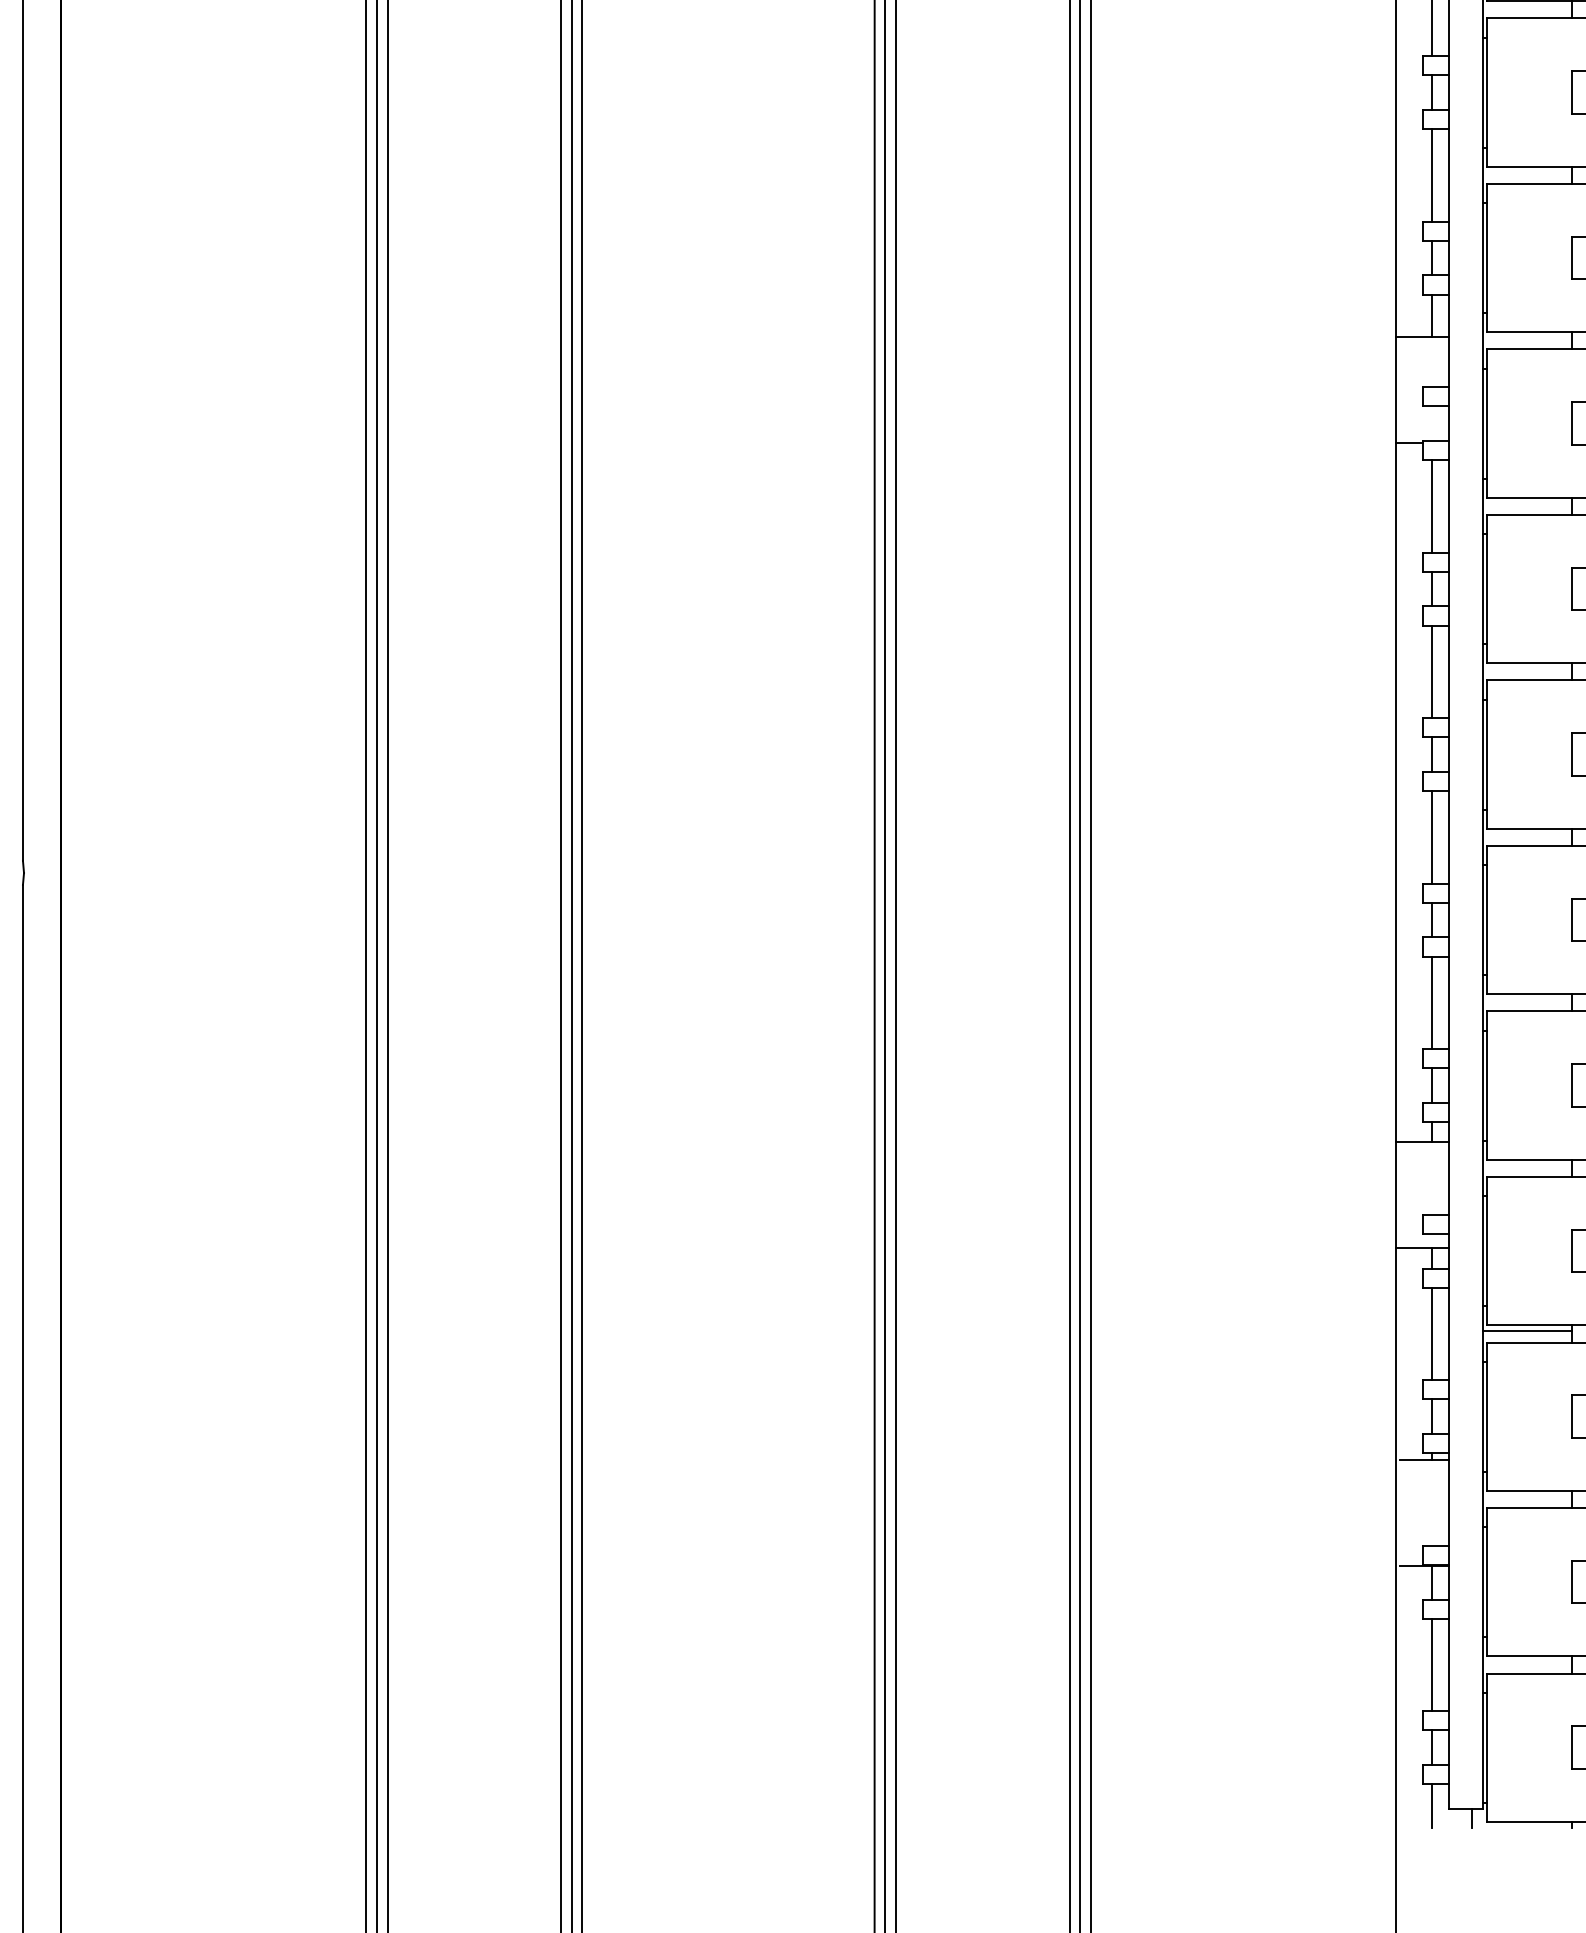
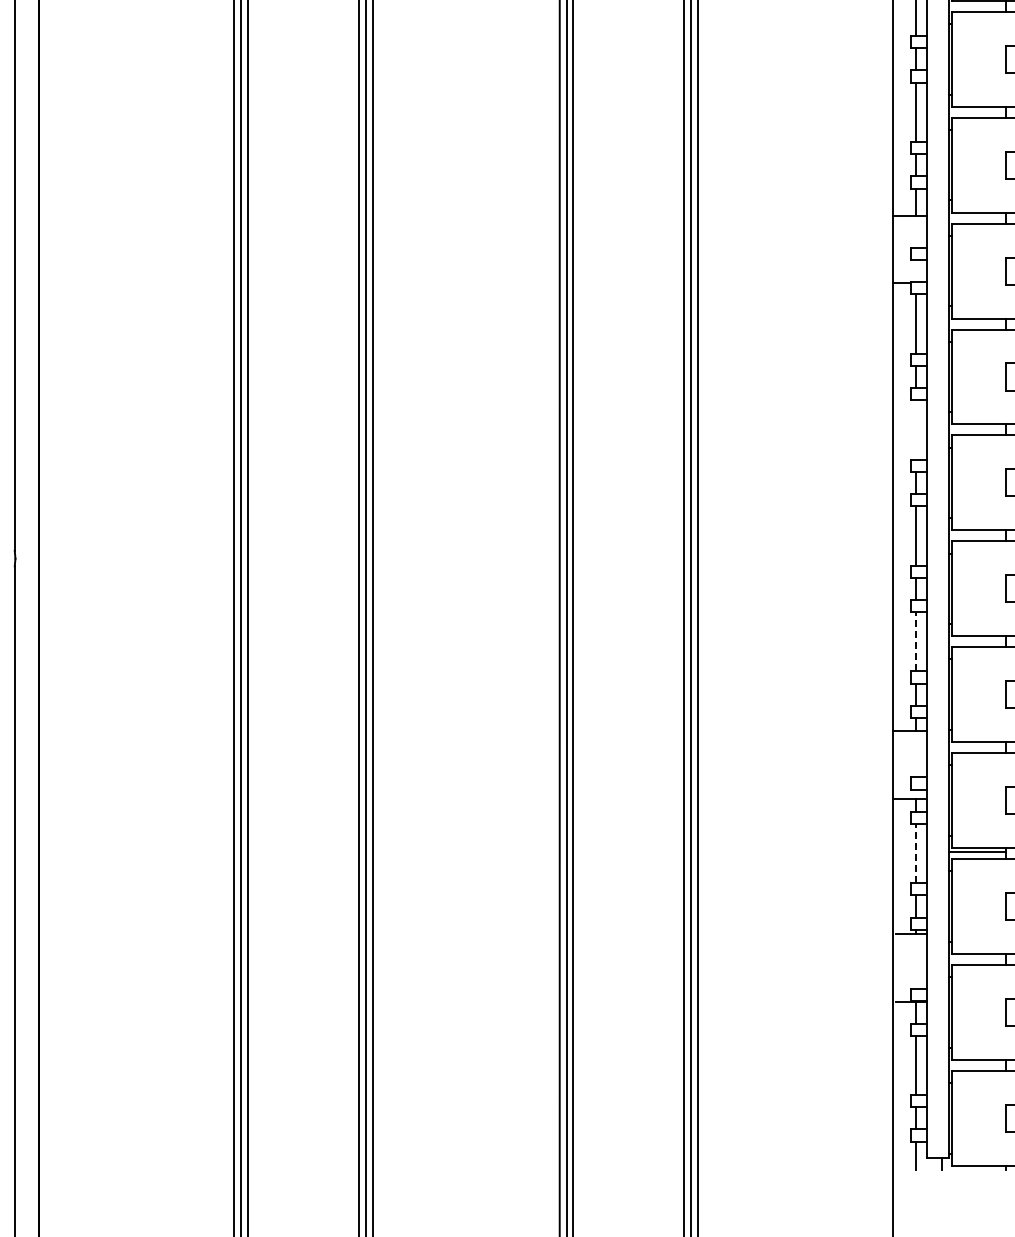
line: (1432, 671) -> (916, 429), removed
line: (1432, 1002) -> (916, 641), solid -> dashed
line: (1432, 1333) -> (916, 853), solid -> dashed

